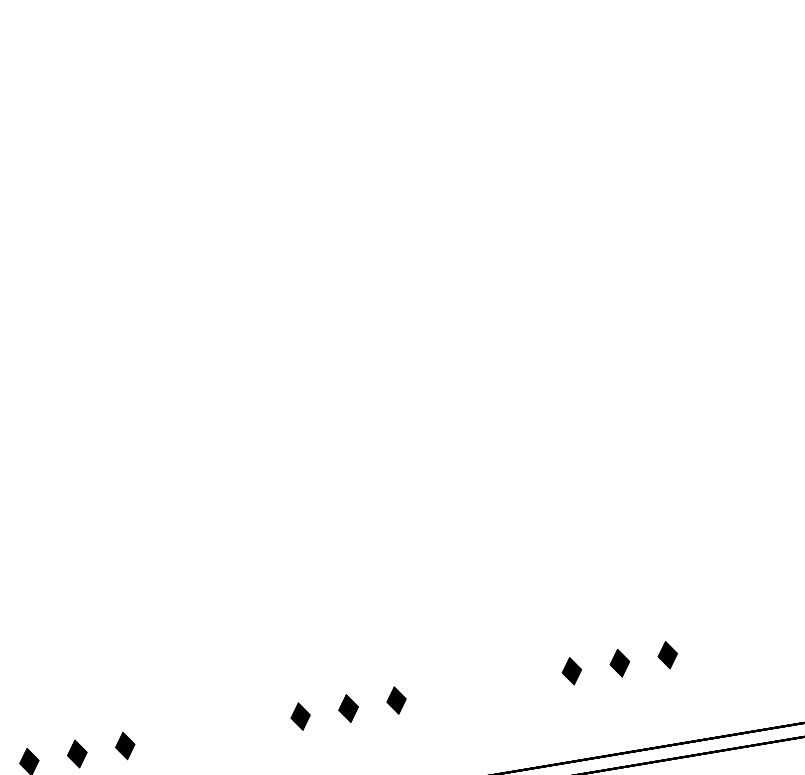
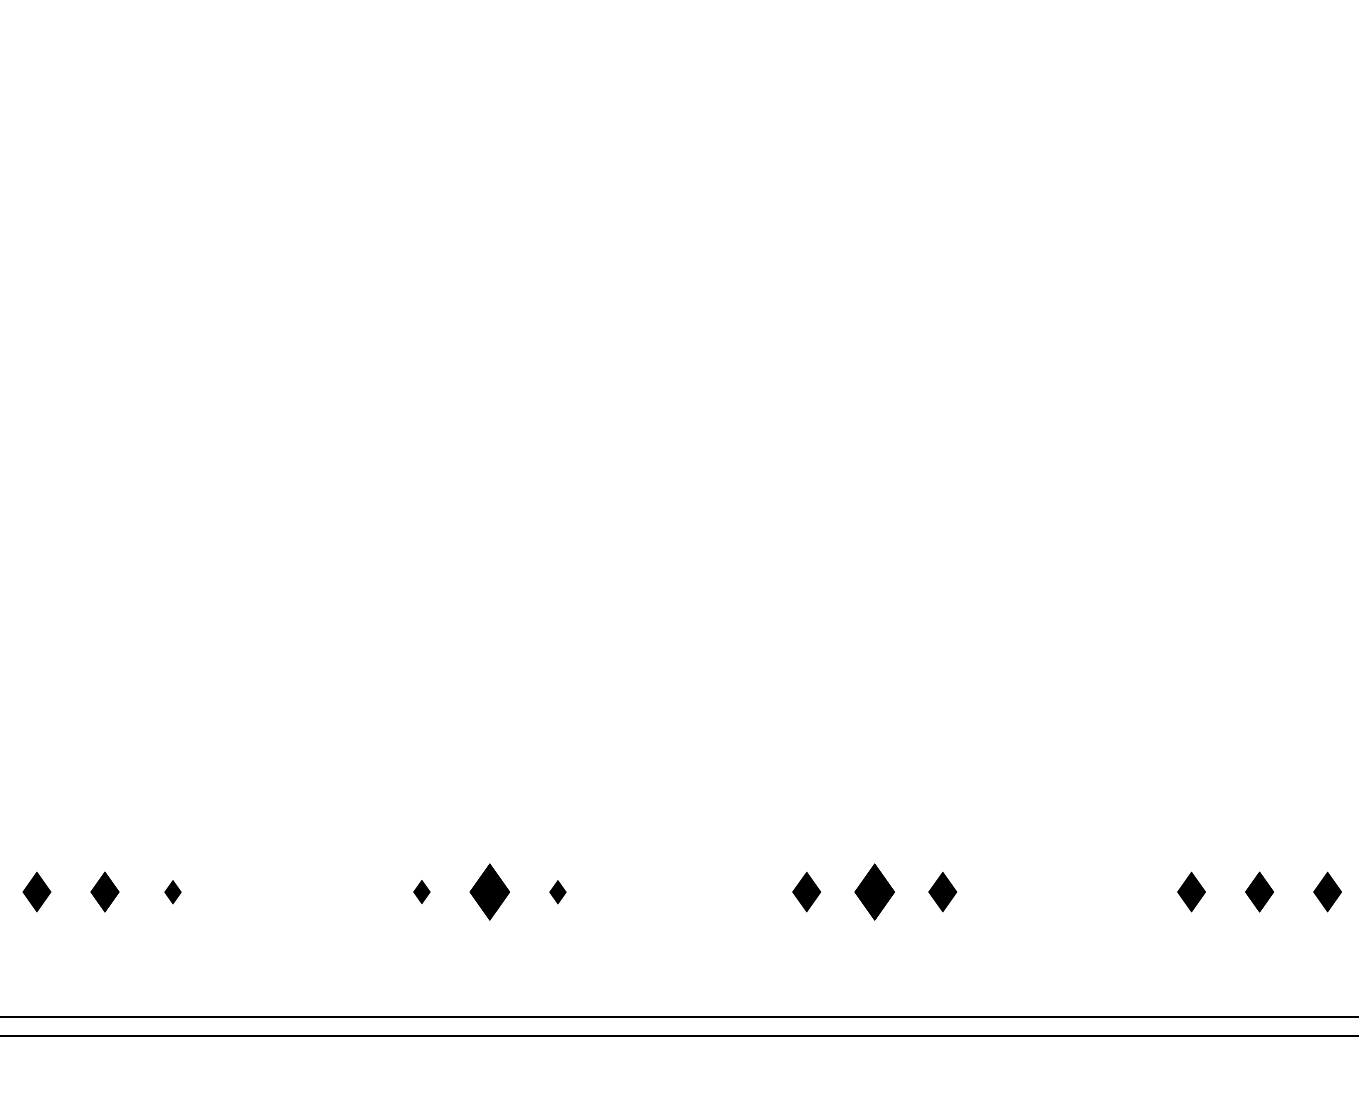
part: (619, 662) -> (874, 891), size x1.4
part: (396, 700) -> (557, 892), size x0.6
part: (348, 708) -> (489, 891), size x1.4
part: (300, 716) -> (421, 891), size x0.6
part: (124, 746) -> (172, 892), size x0.6

